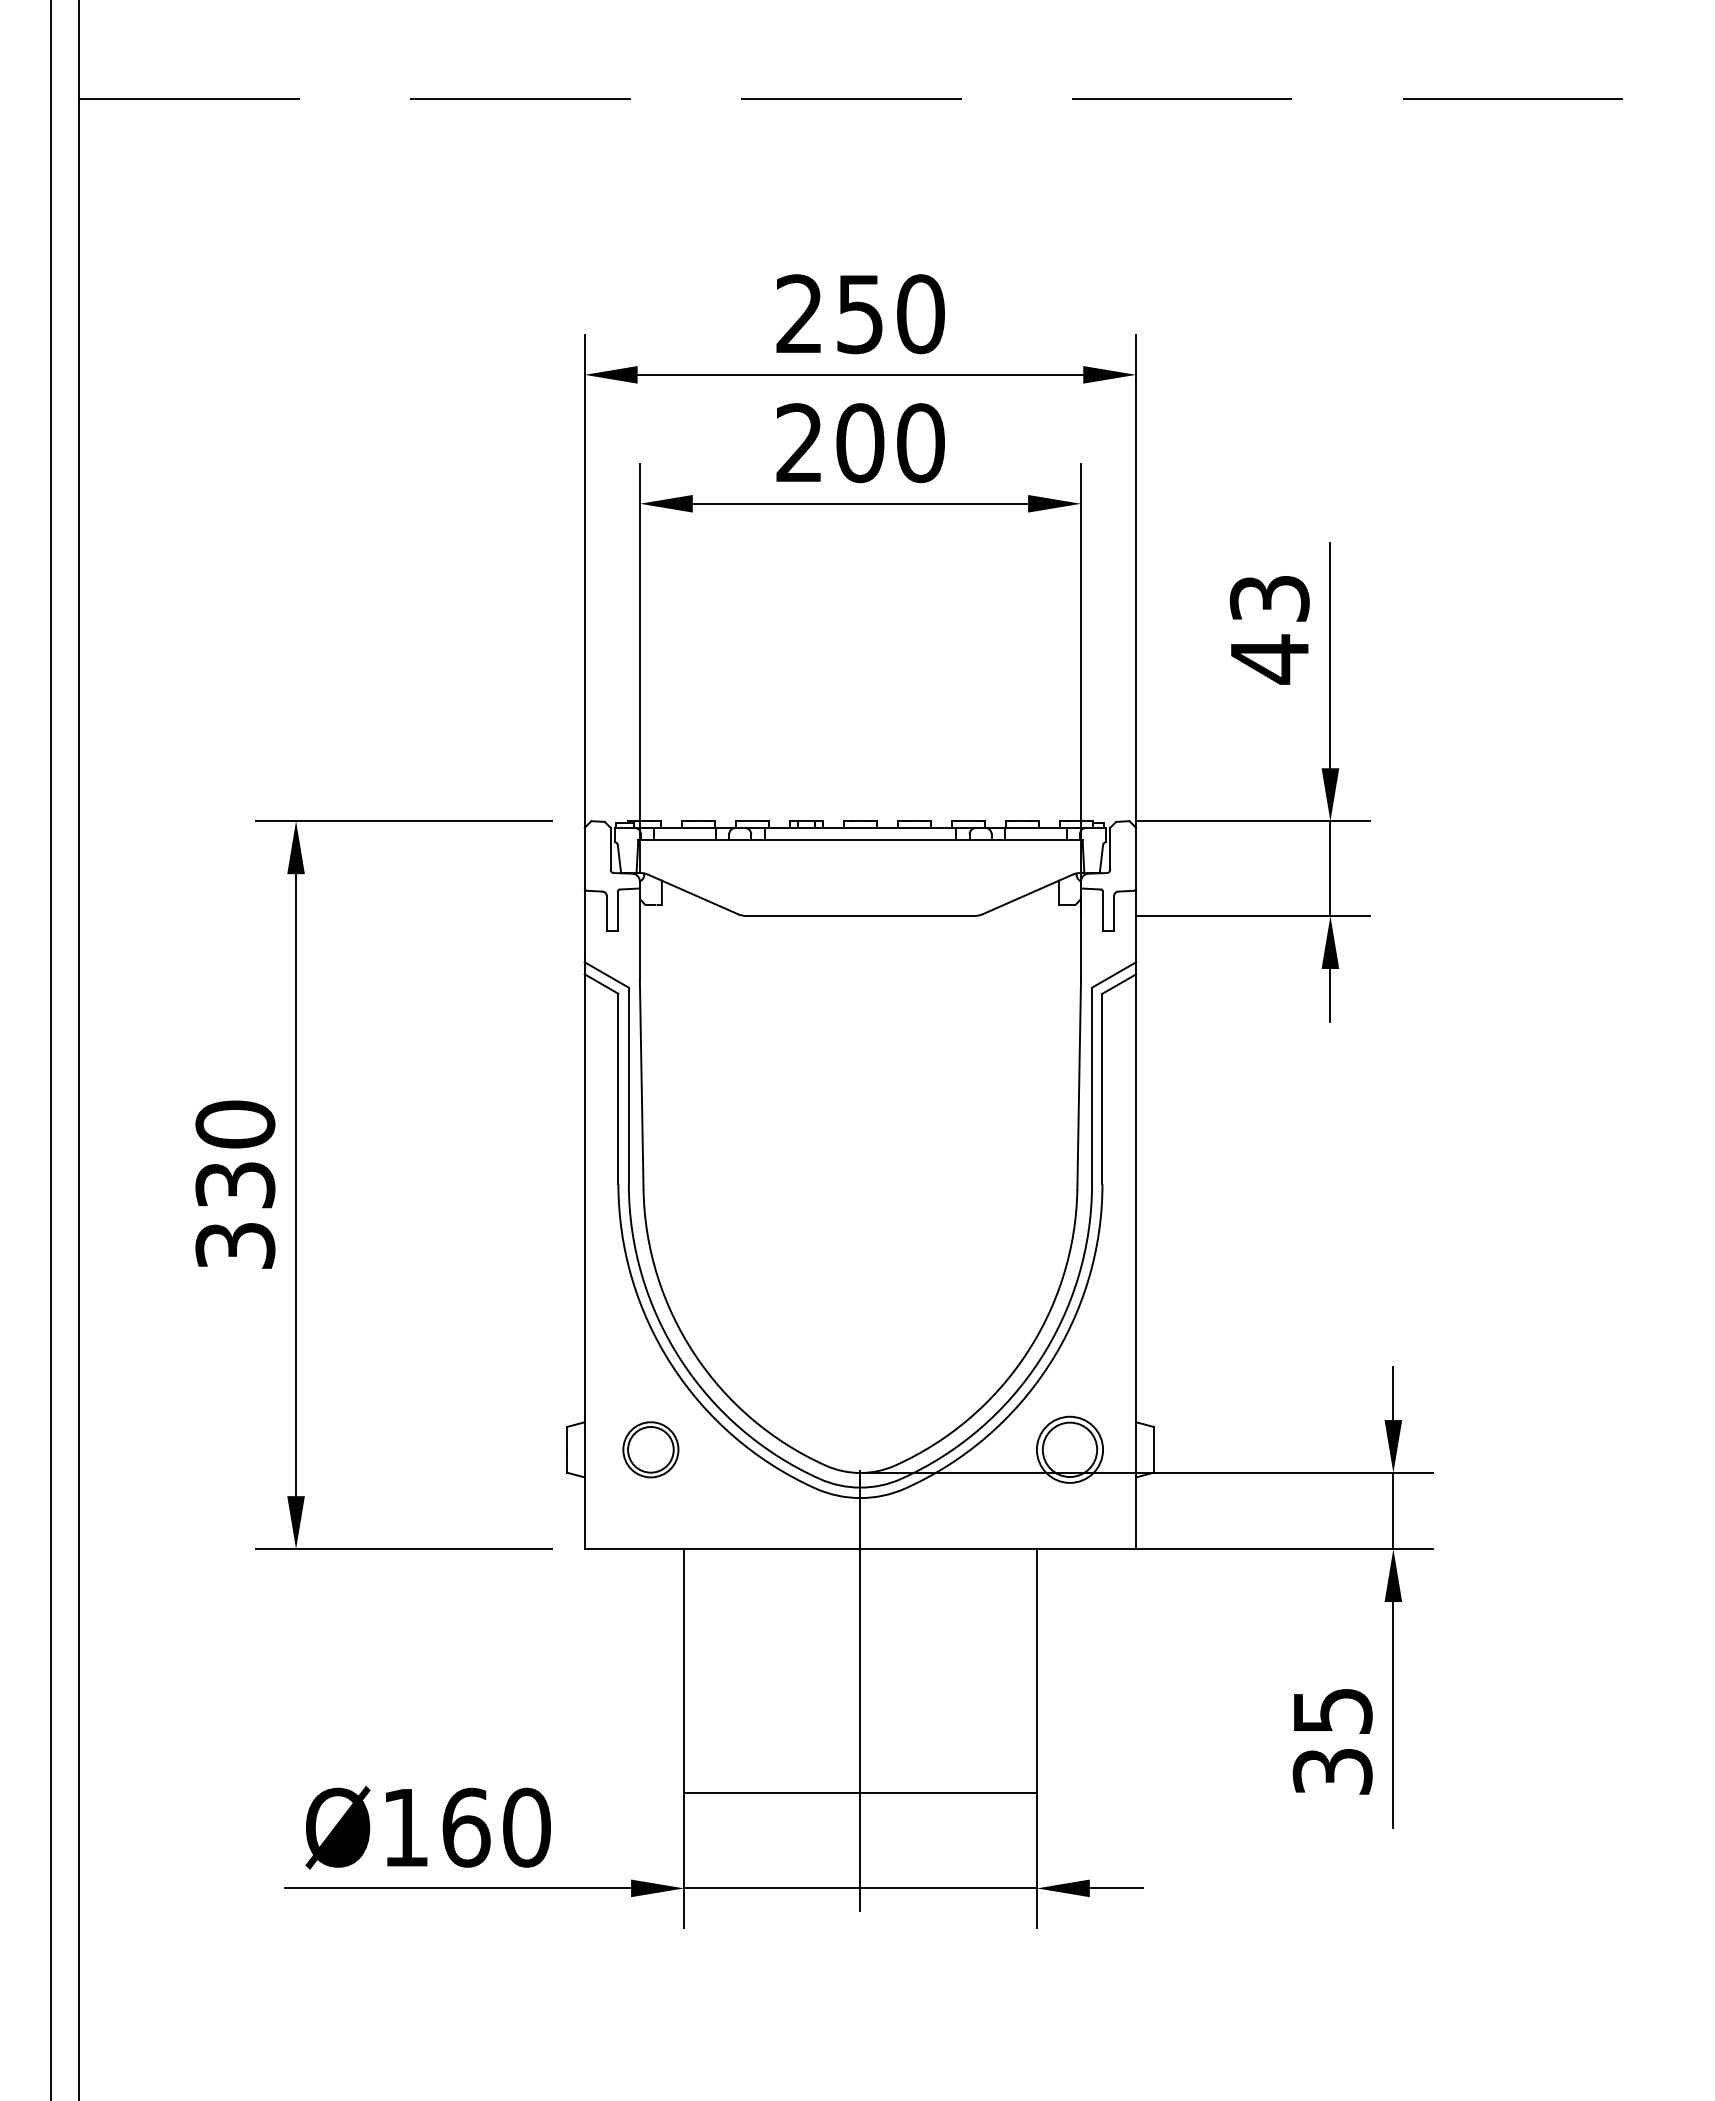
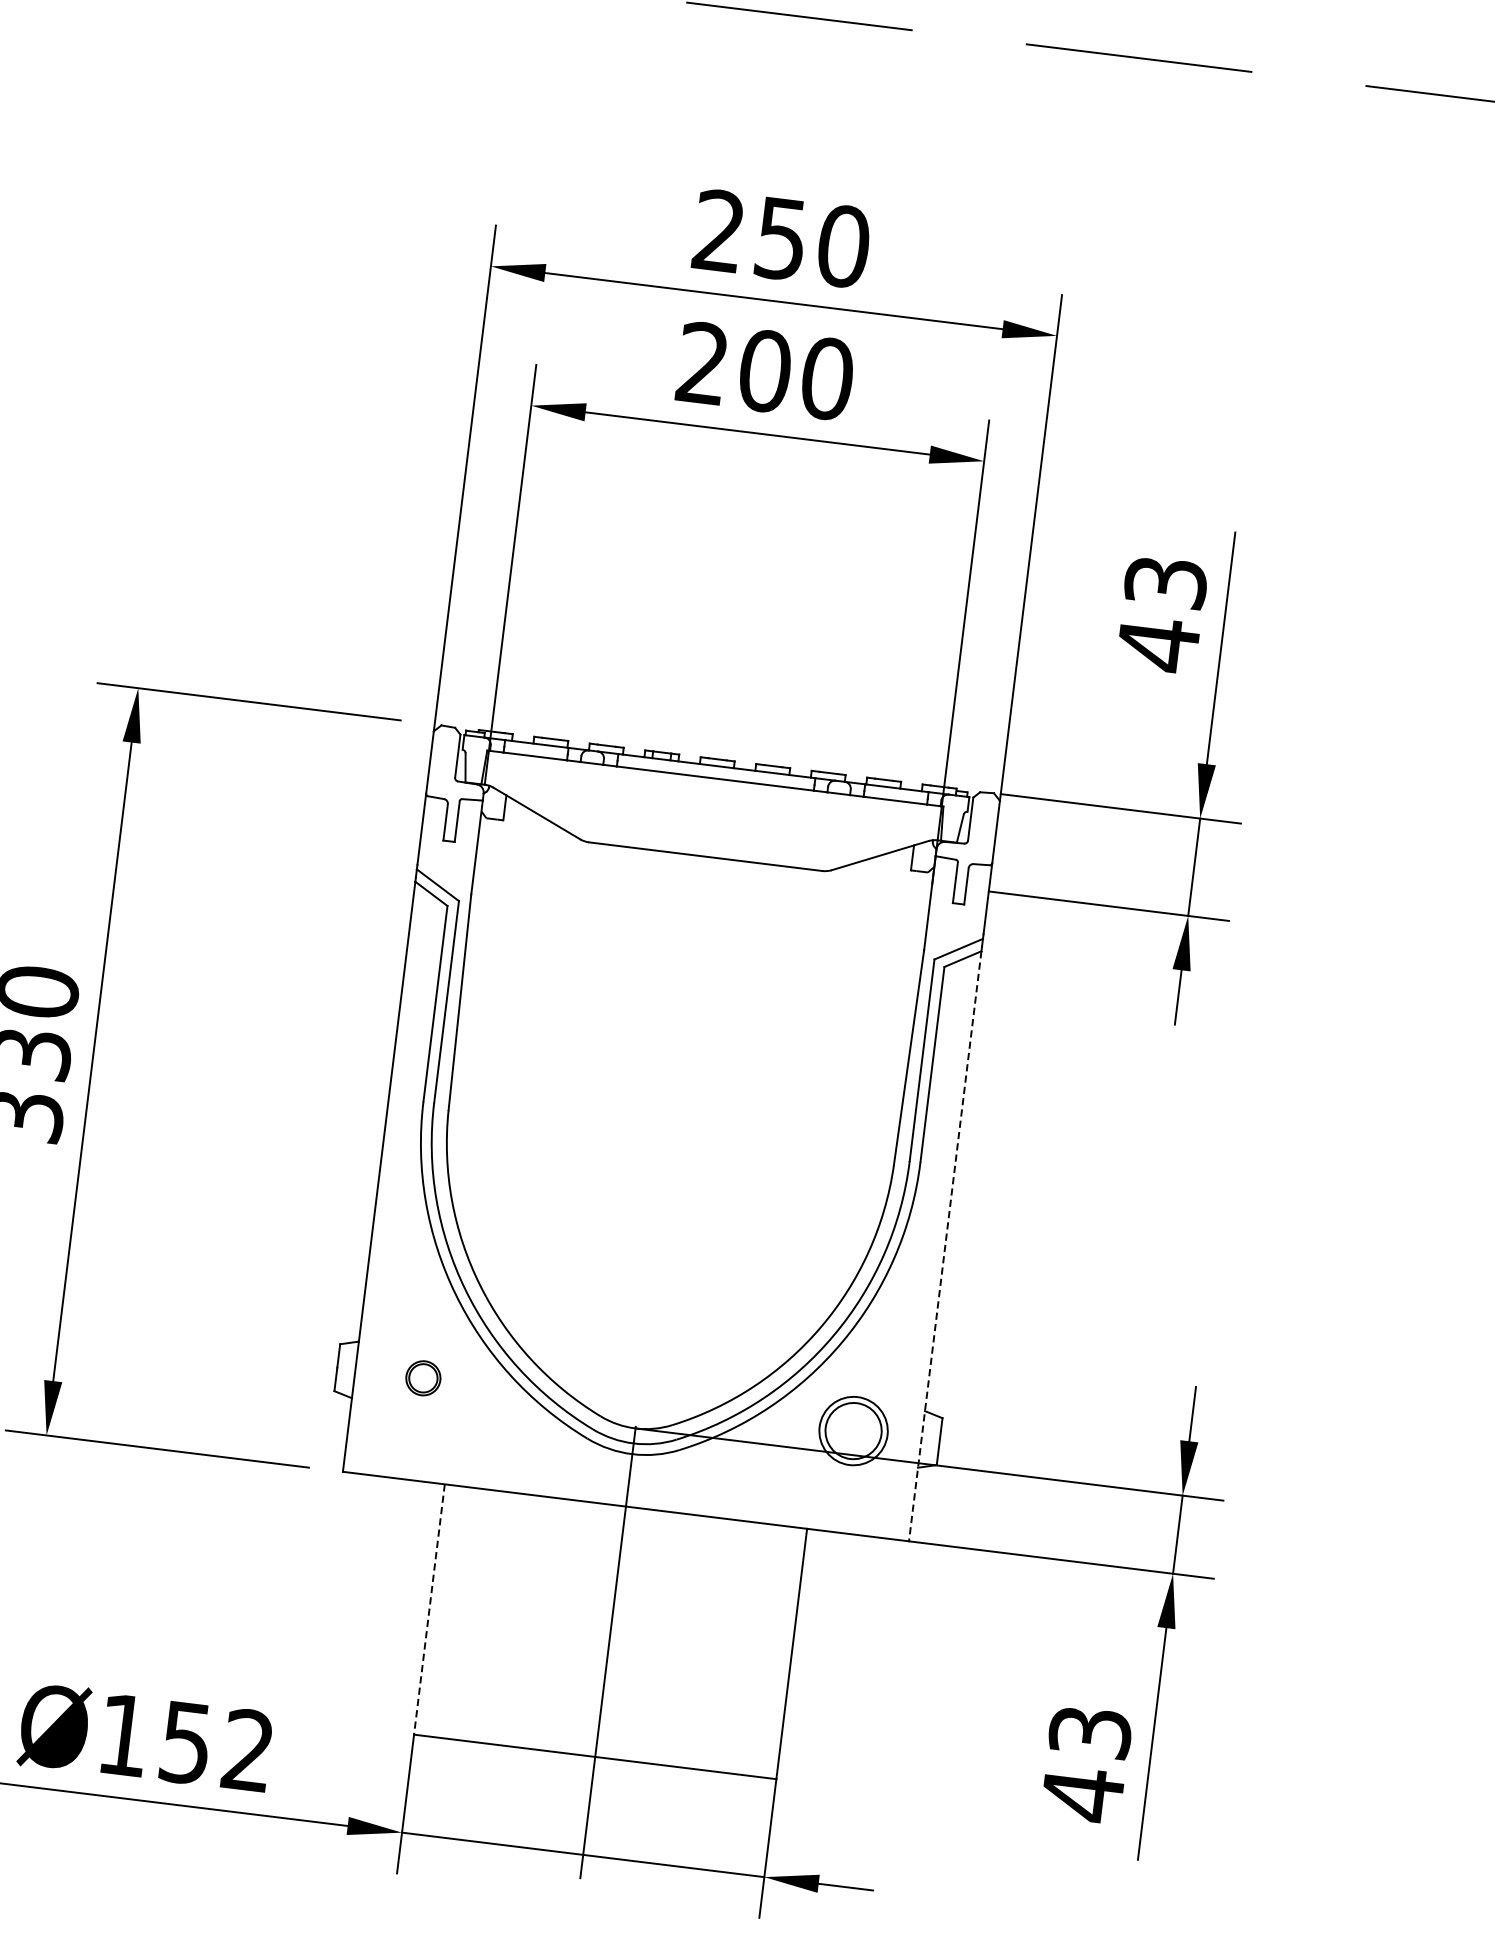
line: (1136, 1262) -> (945, 1247), solid -> dashed
part: (650, 1449) -> (422, 1377), size x0.6
line: (683, 1671) -> (428, 1609), solid -> dashed
text: (1332, 1742) -> (1086, 1764), 35 -> 43
text: (496, 1827) -> (217, 1746), Ø160 -> Ø152

